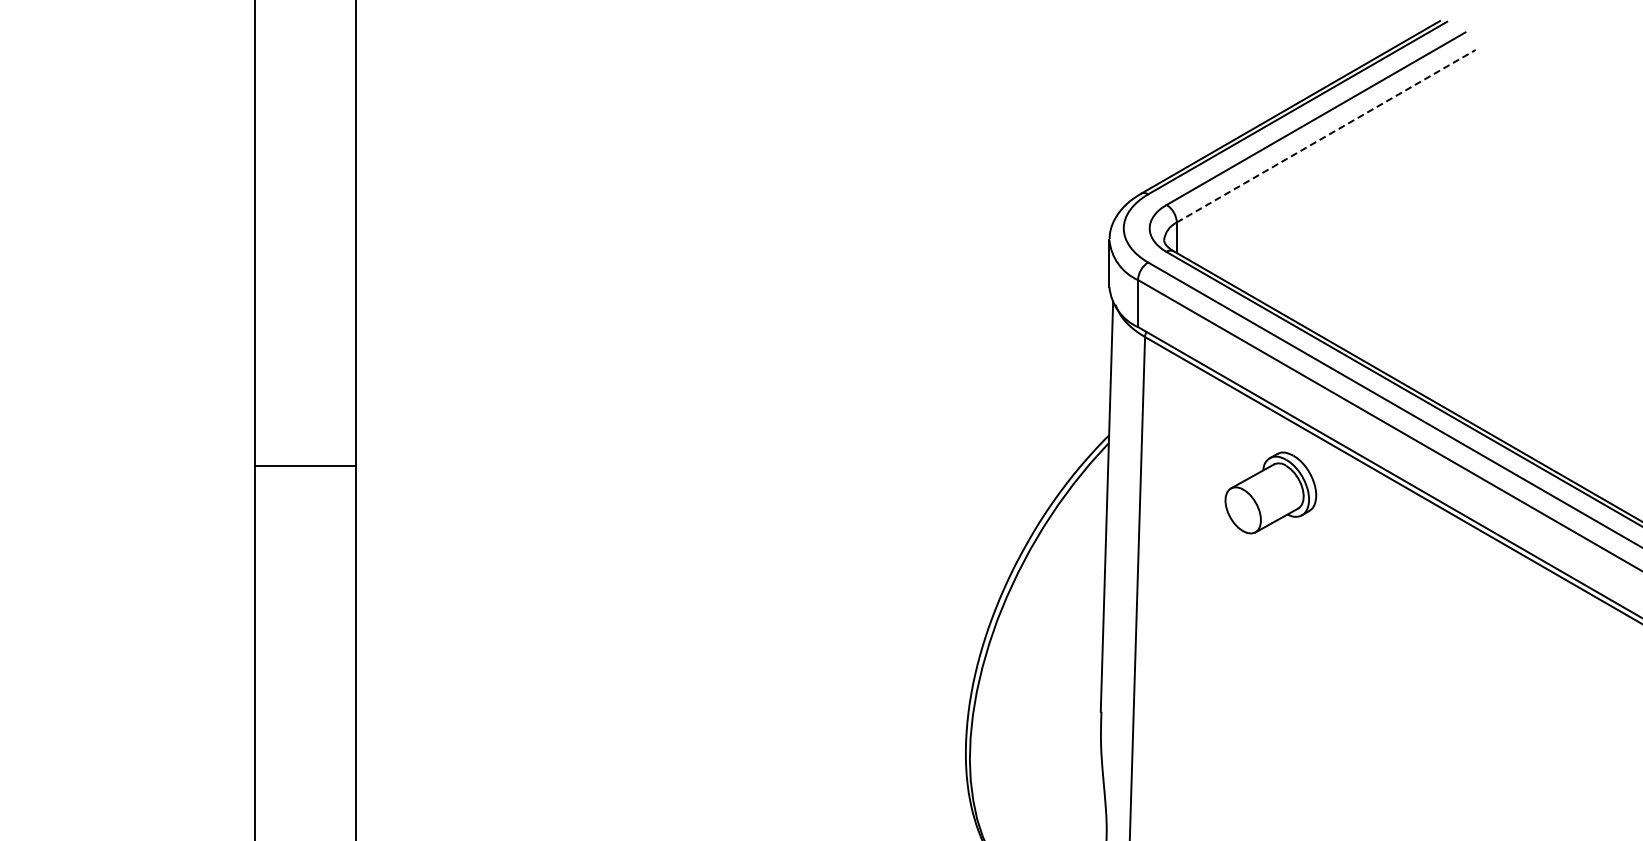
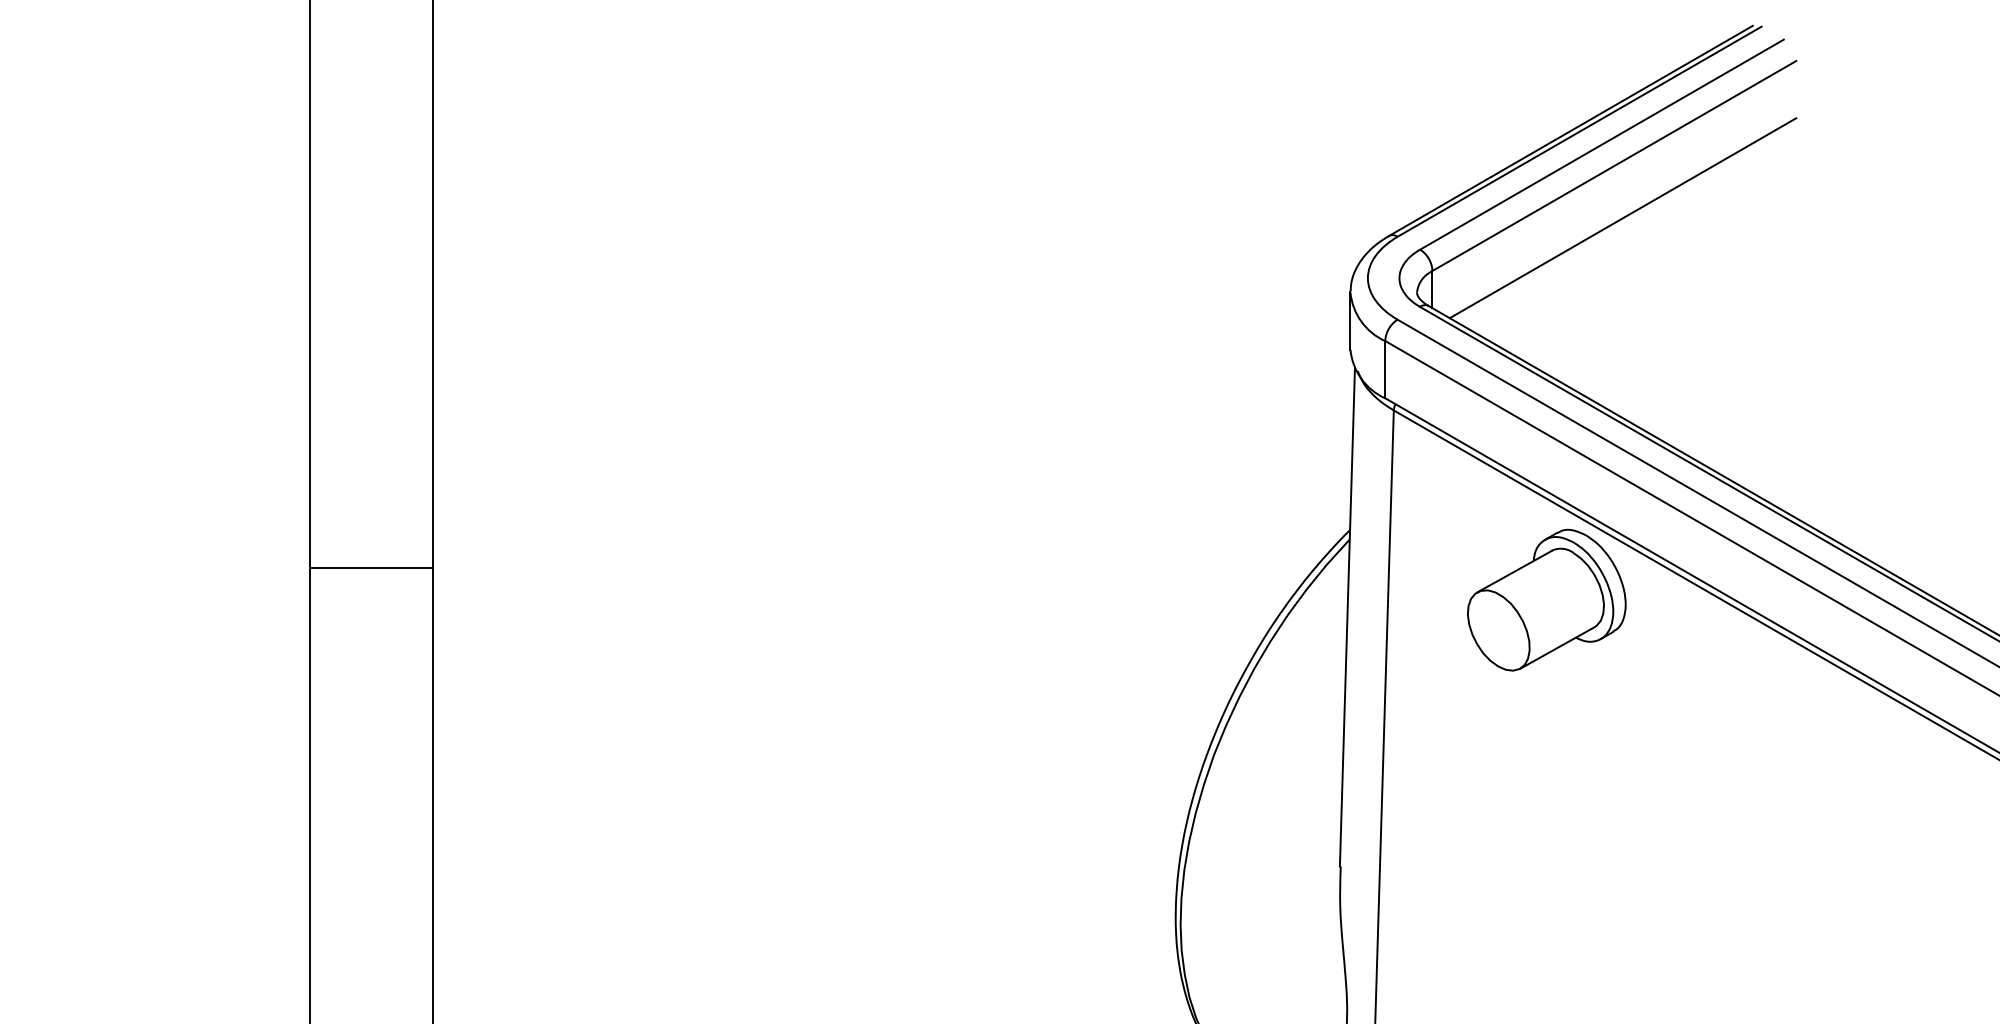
line: (1326, 136) -> (1614, 166), dashed -> solid
line: (1333, 178) -> (1623, 217), added
part: (1270, 492) -> (1546, 599), size x1.43

